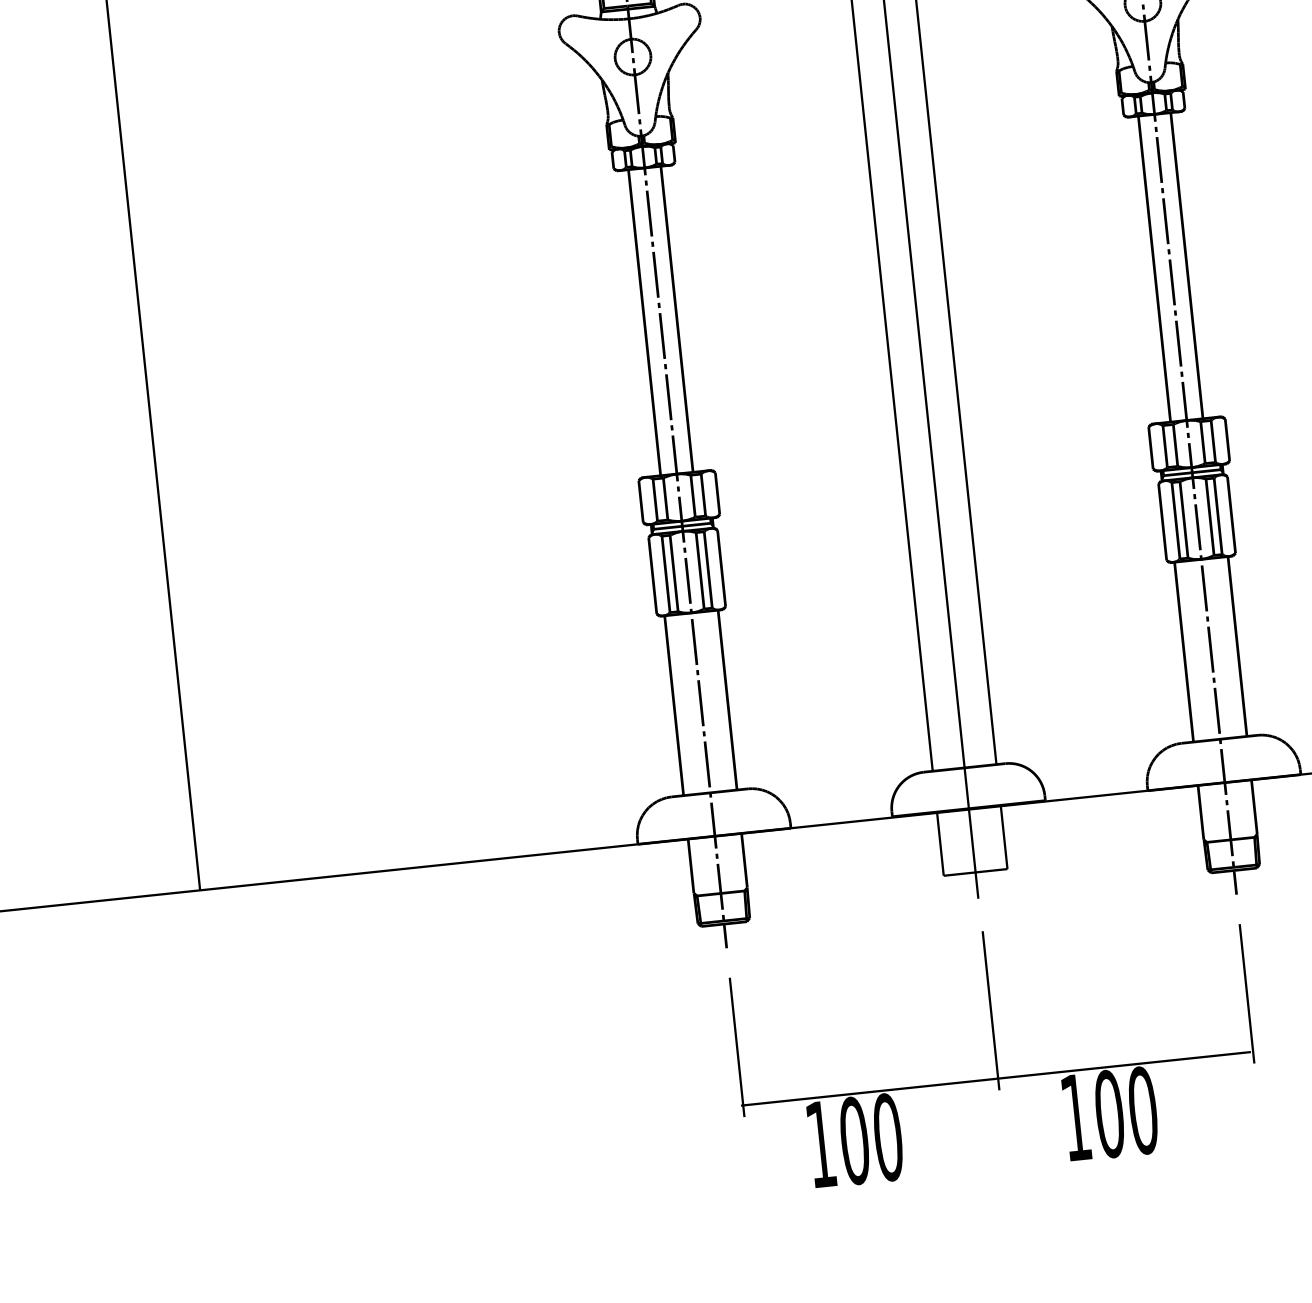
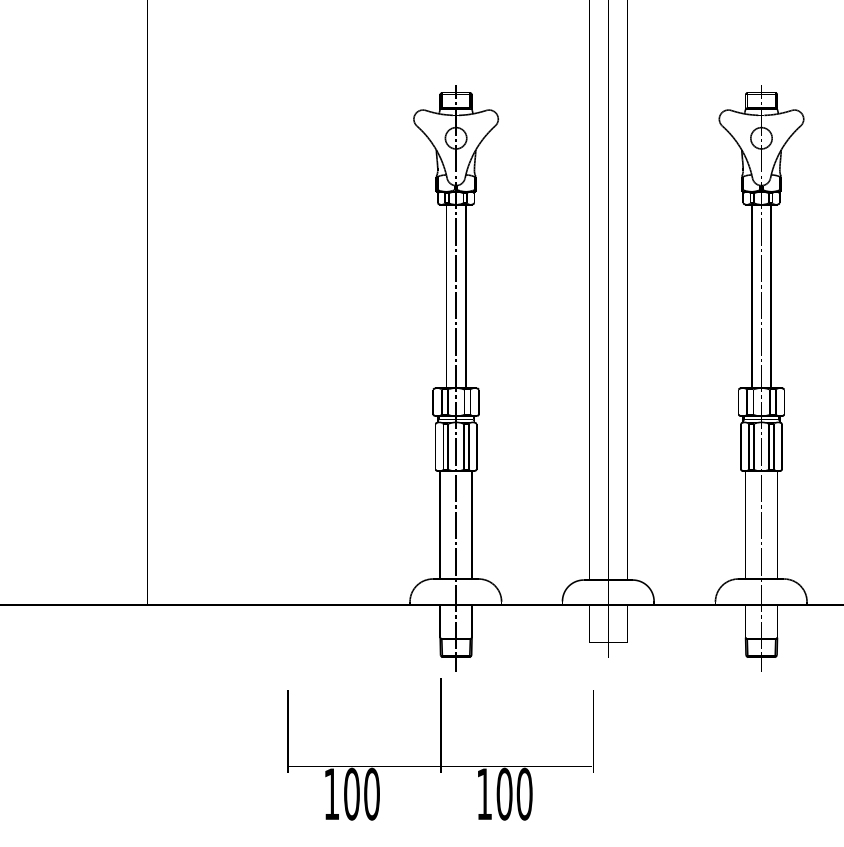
text: (994, 1050) -> (440, 749), moved

